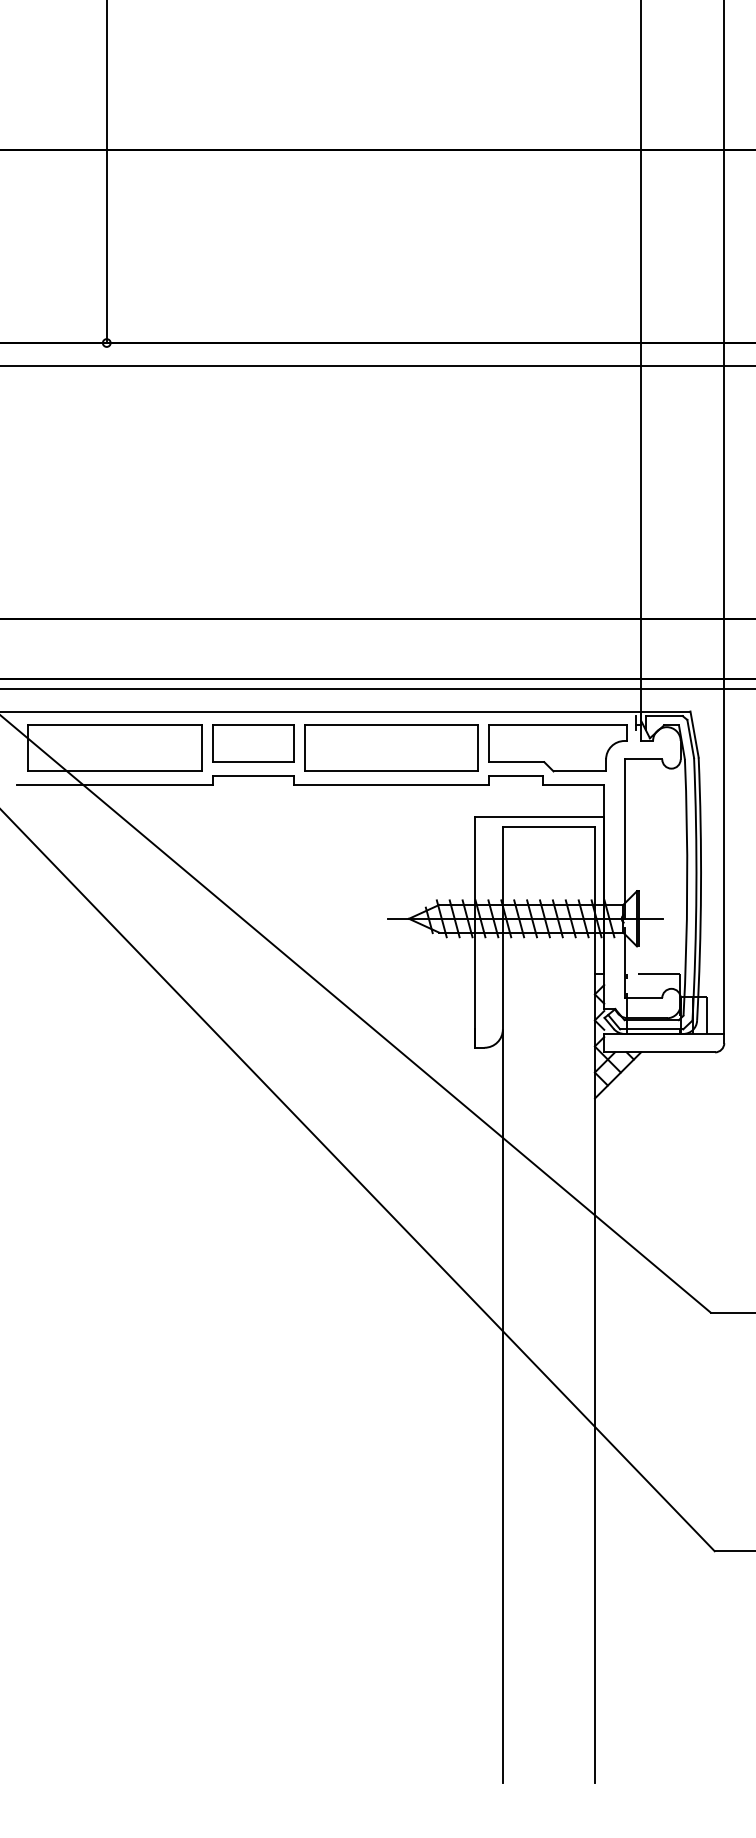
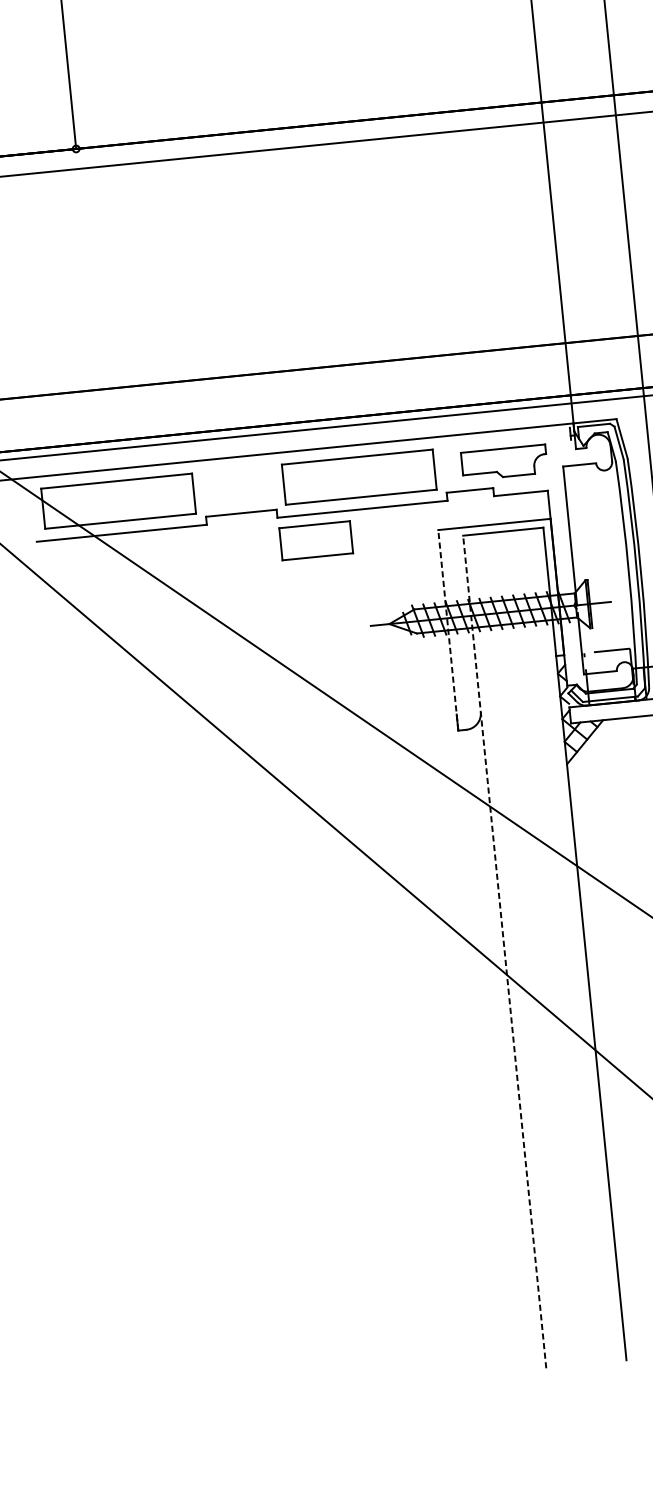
part: (253, 743) -> (316, 540), moved
part: (557, 748) -> (503, 462), size x0.7
line: (475, 932) -> (448, 630), solid -> dashed
line: (502, 1304) -> (504, 951), solid -> dashed

